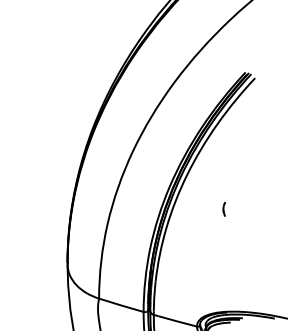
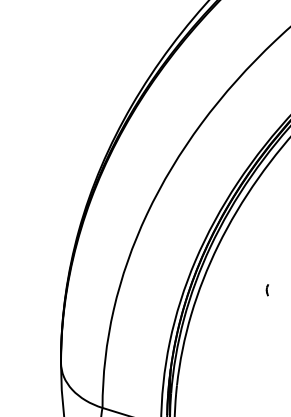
part: (224, 208) -> (267, 289), size x0.6

